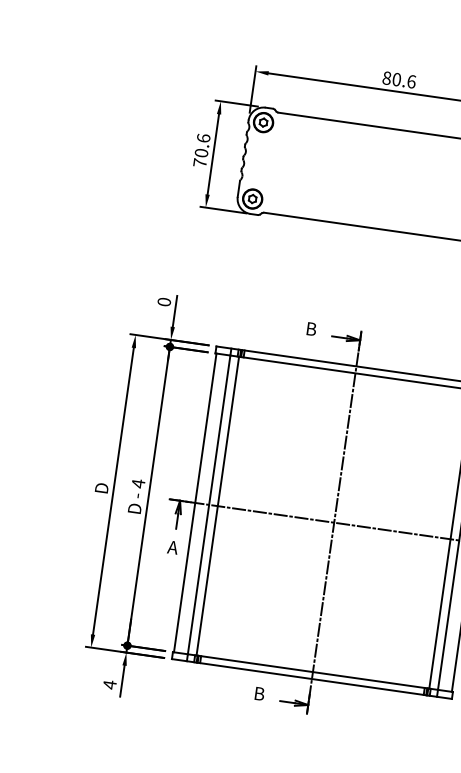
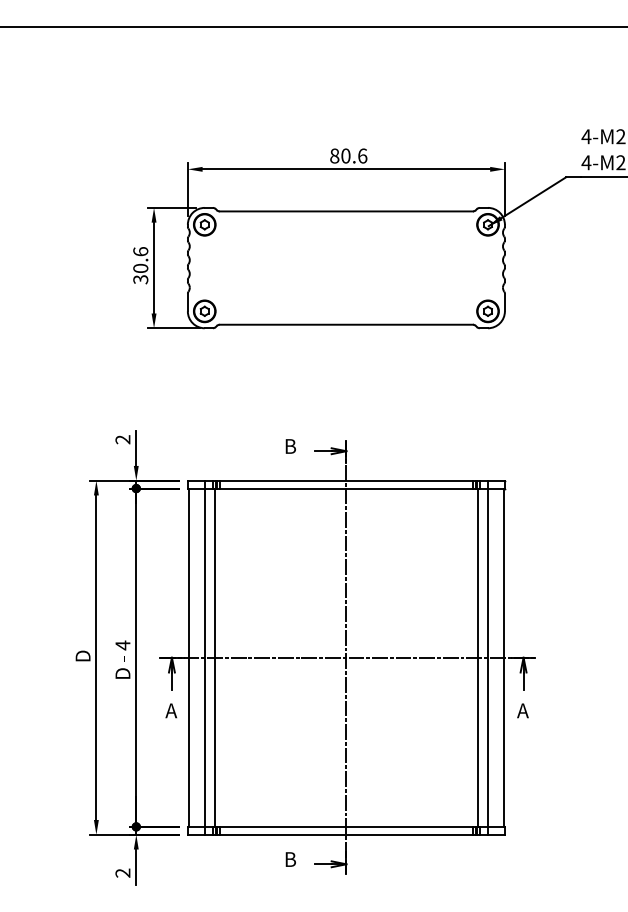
text: (199, 162) -> (140, 279), 70.6 -> 30.6
text: (163, 301) -> (122, 439), 0 -> 2
text: (109, 685) -> (122, 873), 4 -> 2

